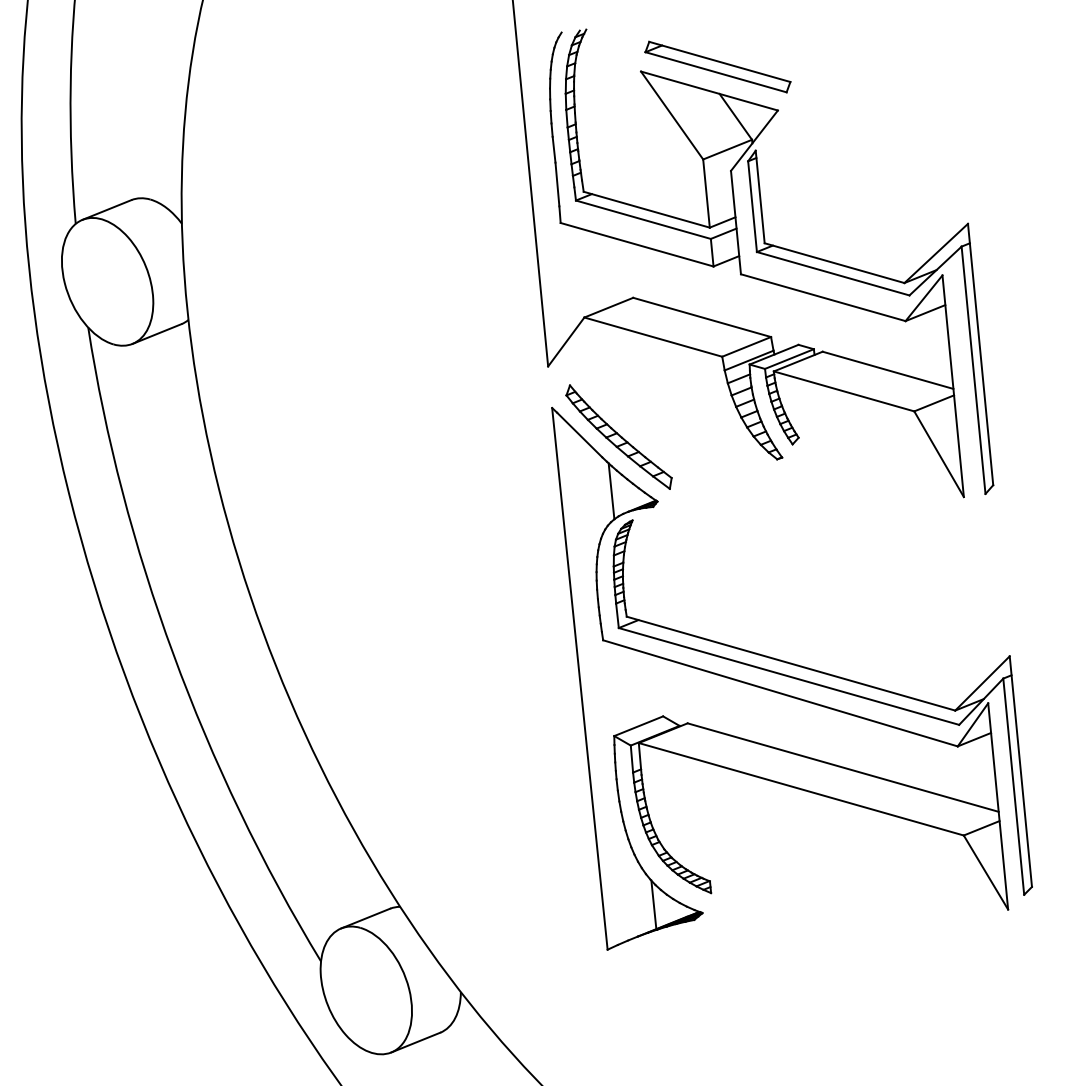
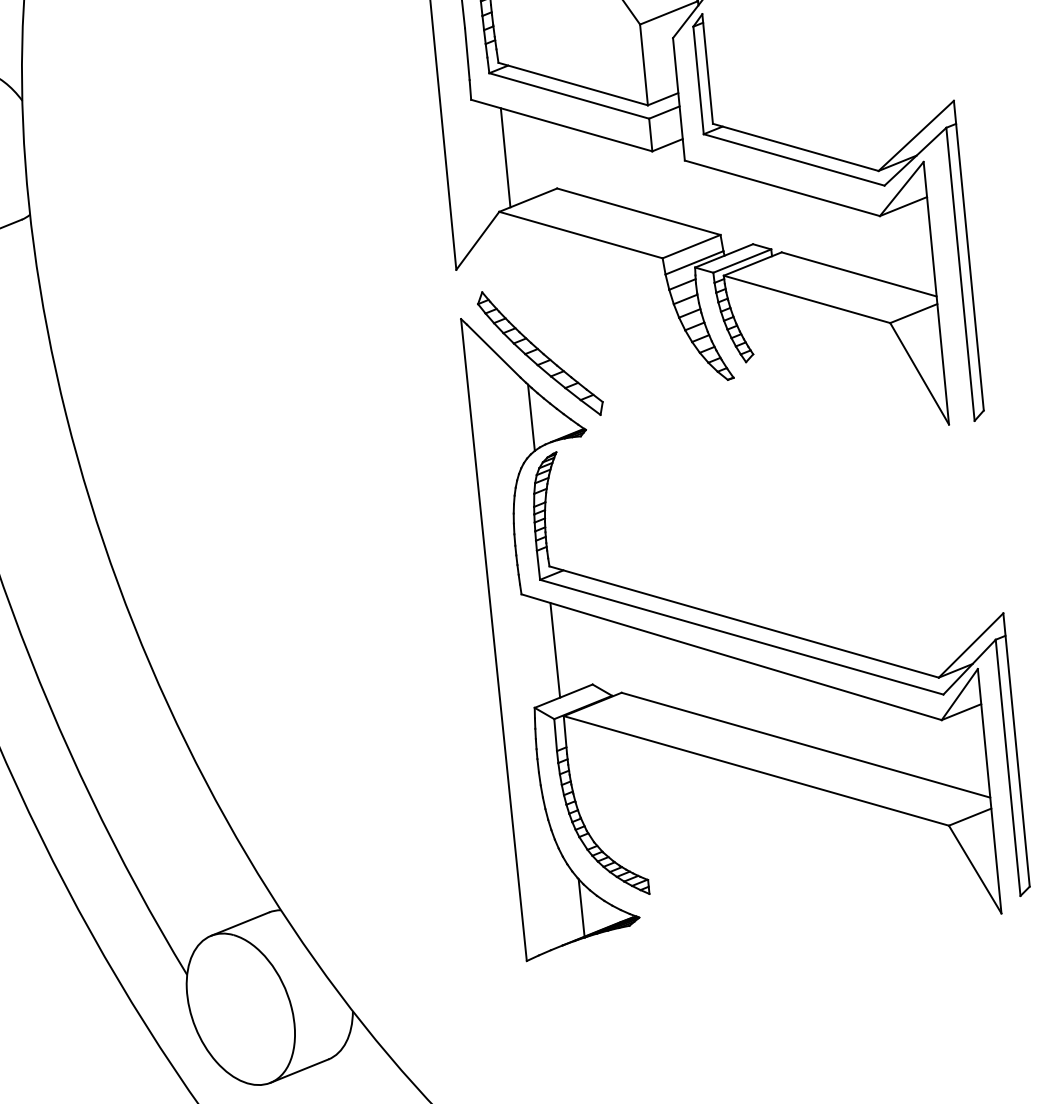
line: (589, 271) -> (505, 157), added
line: (631, 687) -> (555, 650), added

